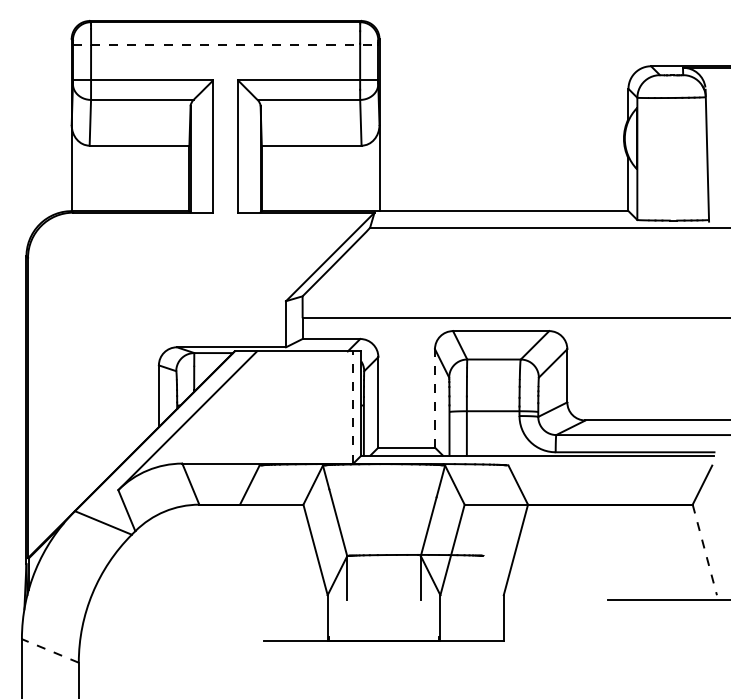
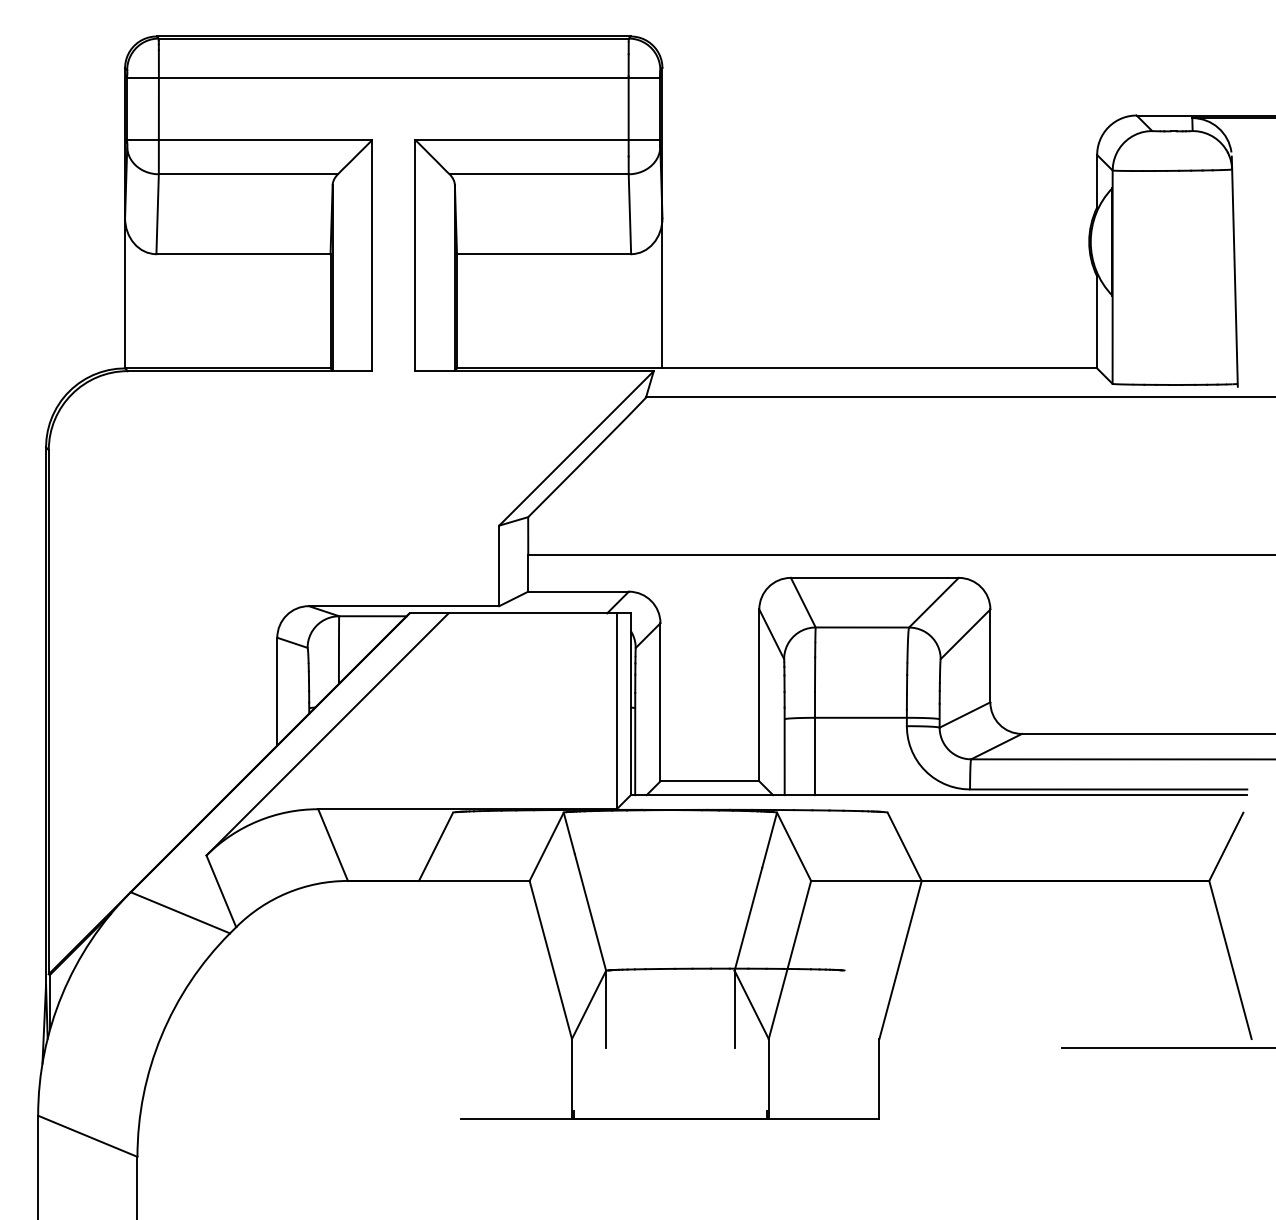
line: (225, 44) -> (393, 77), dashed -> solid
line: (434, 397) -> (758, 693), dashed -> solid
line: (353, 407) -> (617, 711), dashed -> solid
line: (704, 549) -> (1229, 959), dashed -> solid
line: (50, 650) -> (88, 1135), dashed -> solid

